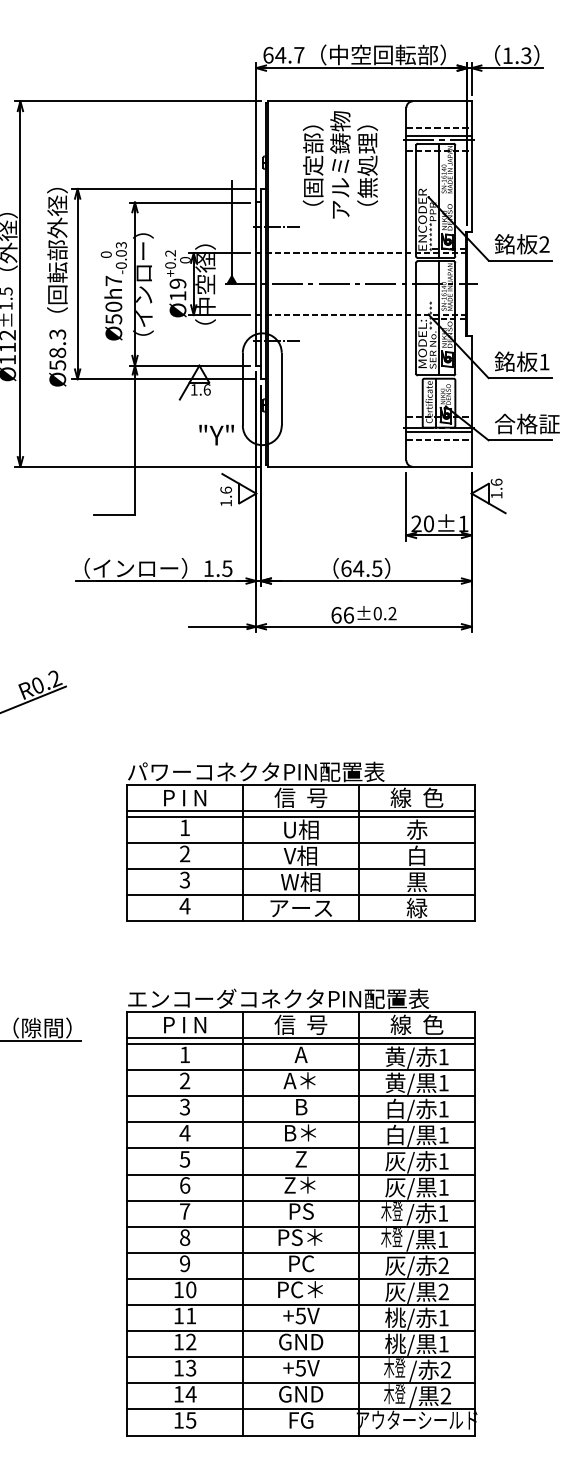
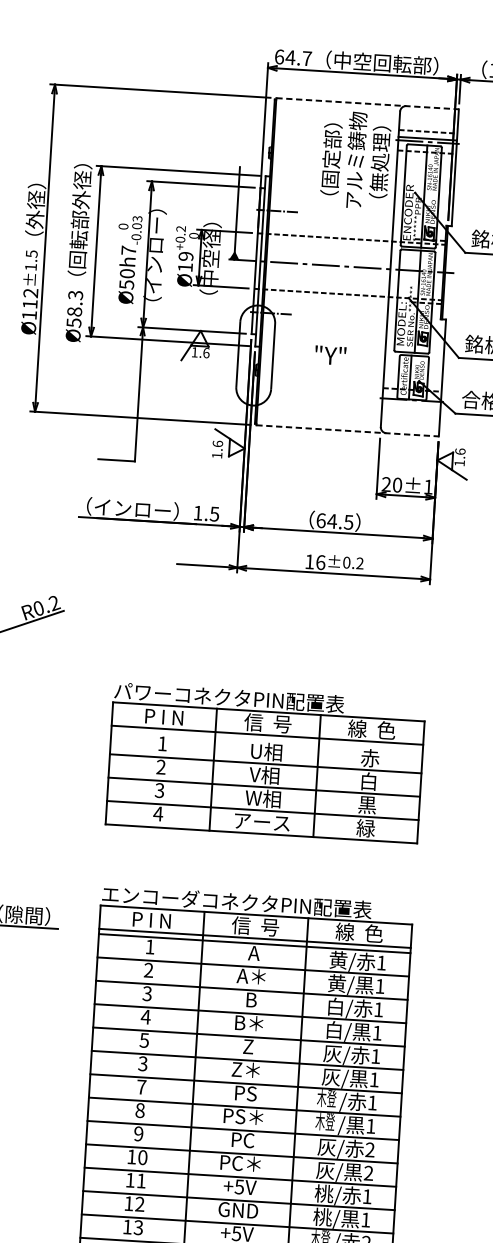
line: (369, 101) -> (367, 103), solid -> dashed
text: (339, 164) -> (355, 159), moved
line: (438, 432) -> (411, 403), removed
text: (216, 434) -> (330, 354), moved
line: (438, 439) -> (410, 410), removed
line: (369, 466) -> (347, 430), solid -> dashed
text: (336, 614) -> (309, 561), 66 -> 16
line: (301, 816) -> (267, 740), removed
text: (184, 1185) -> (142, 1063), 6 -> 3

